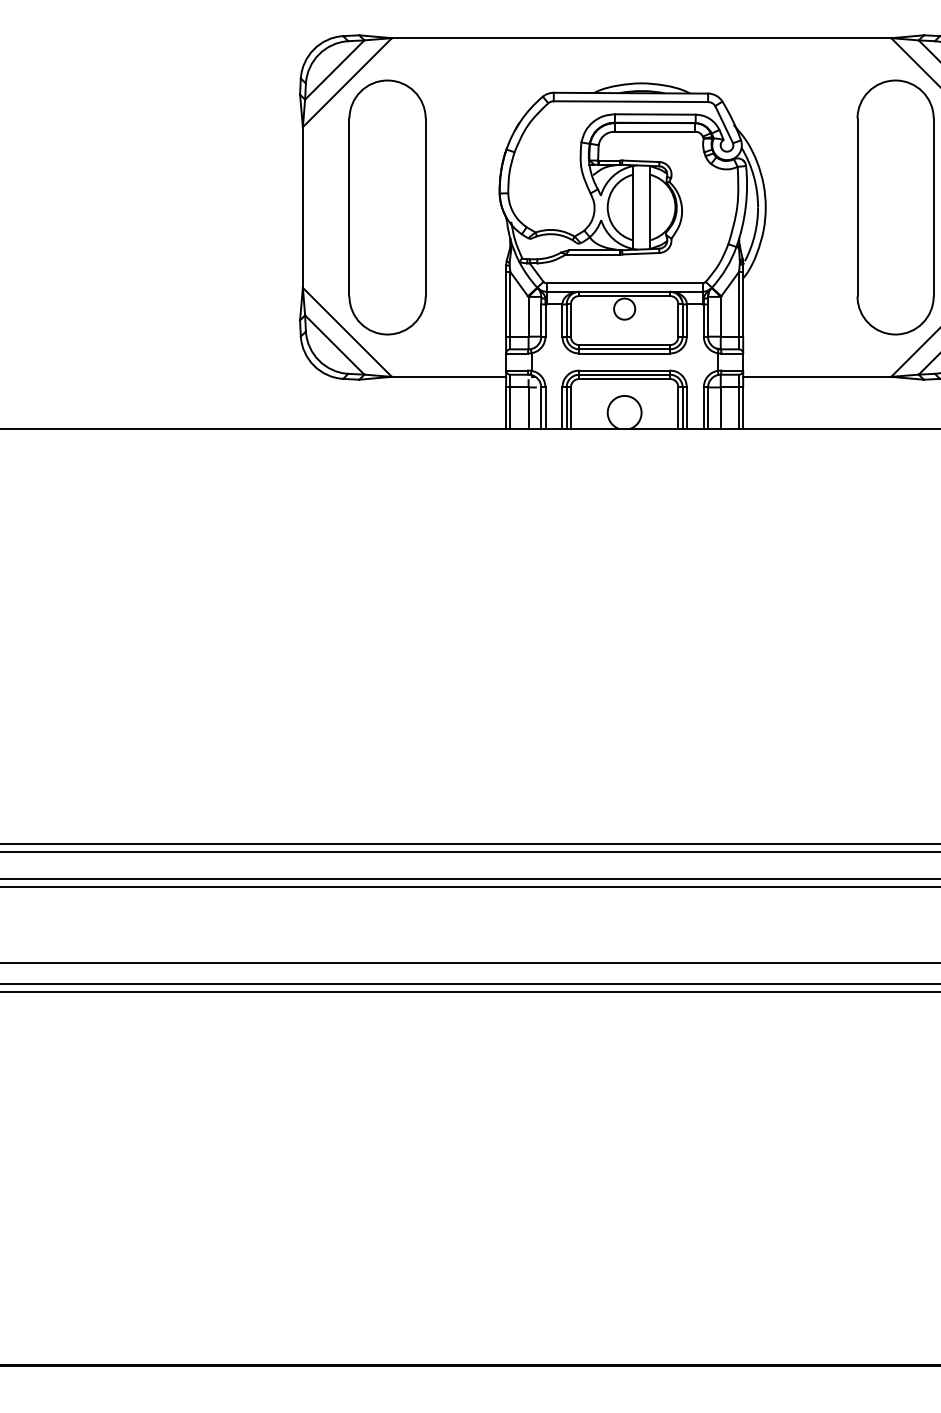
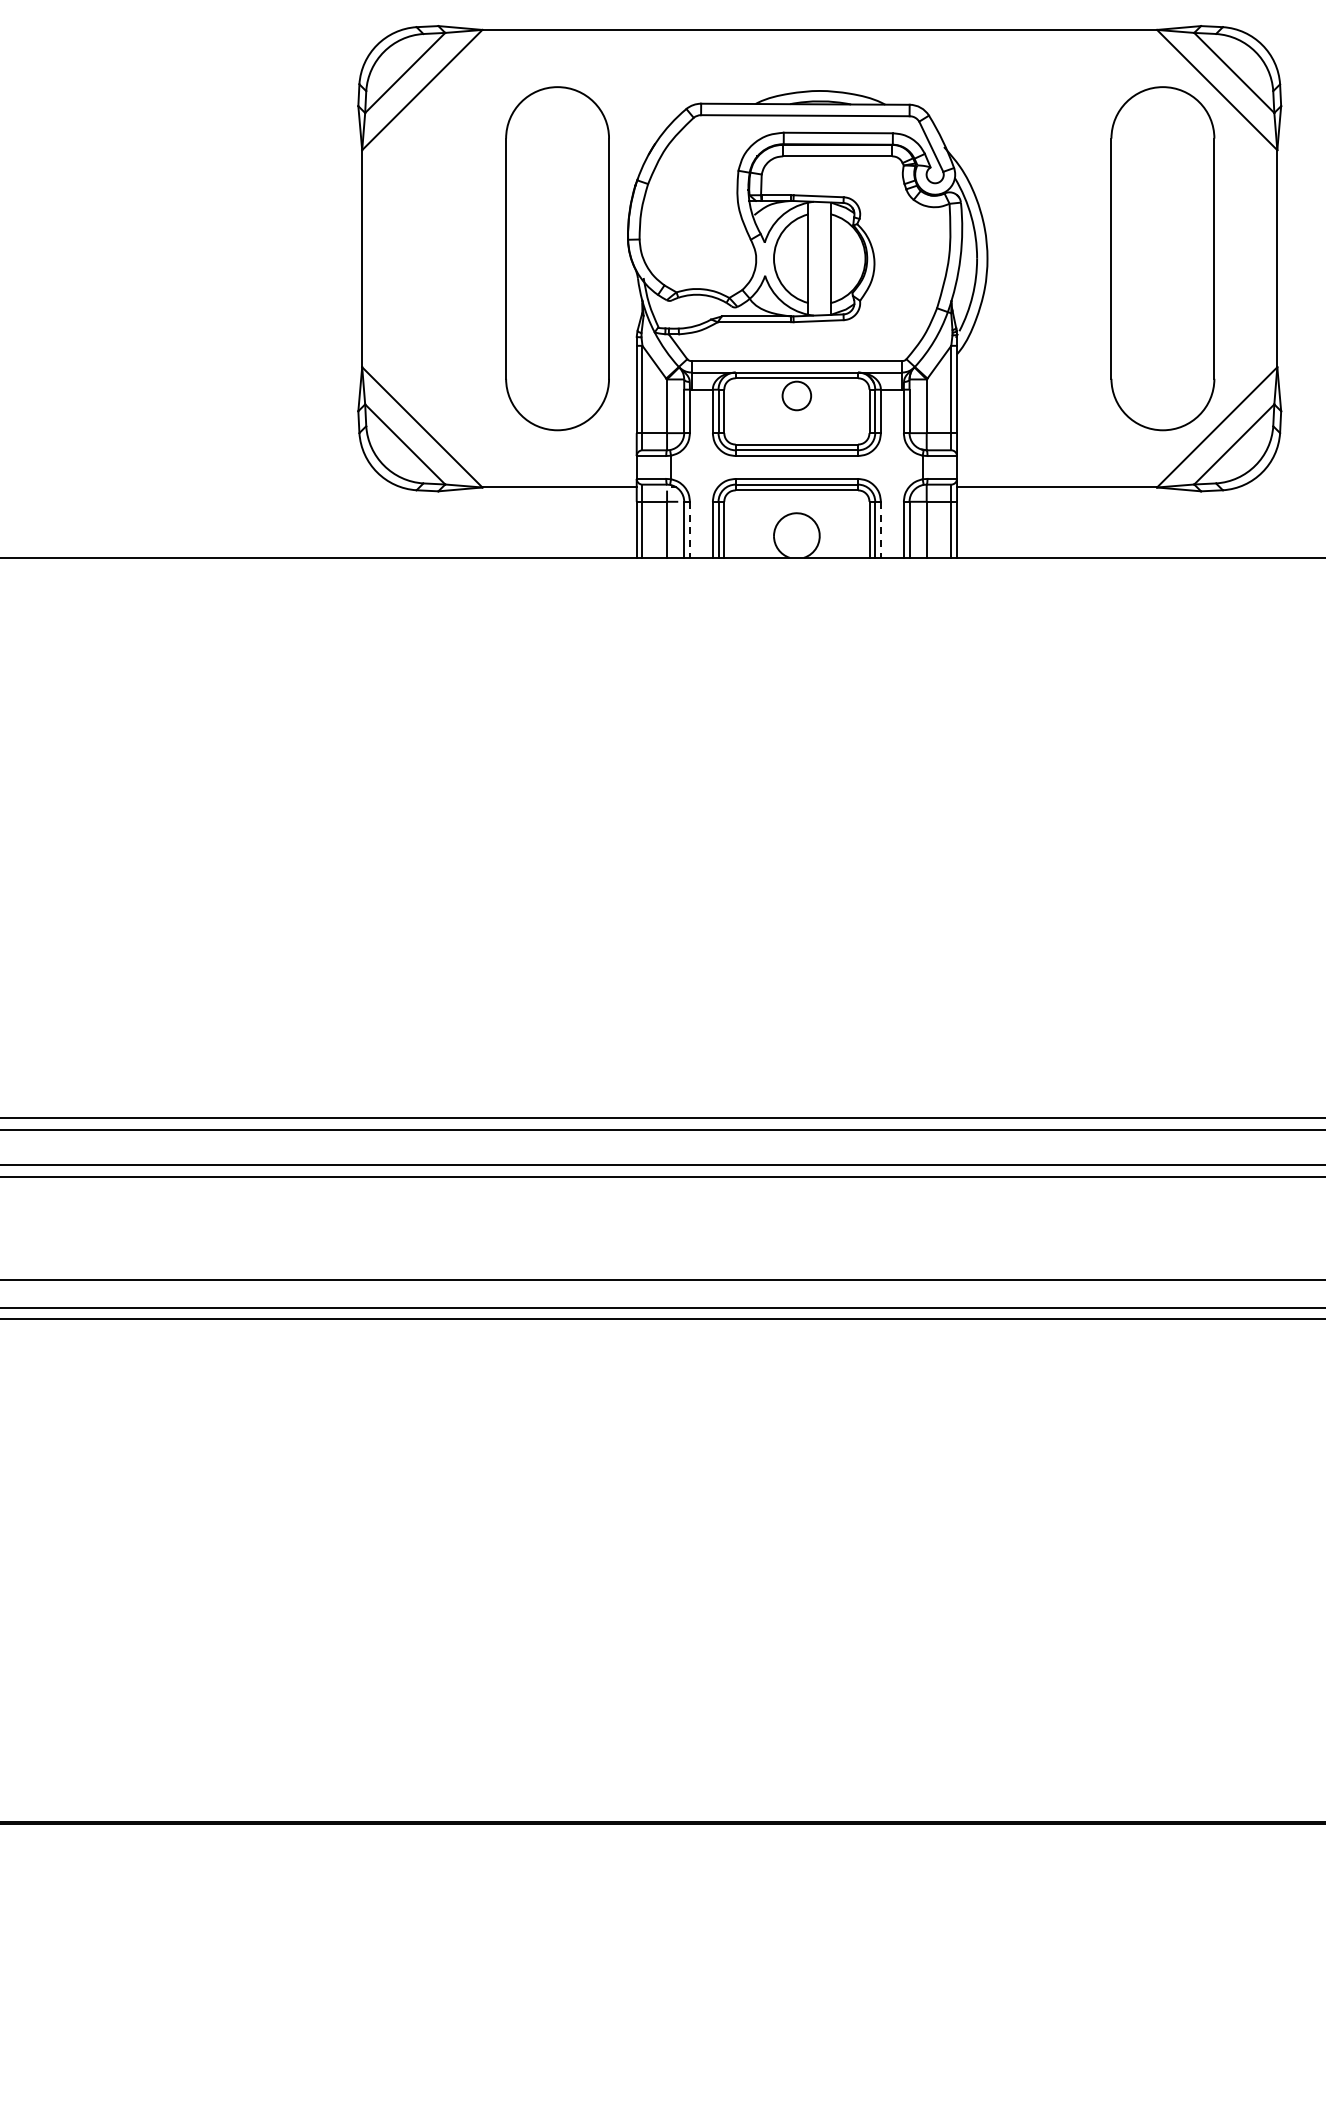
part: (387, 207) -> (557, 258), moved
line: (545, 408) -> (689, 530), solid -> dashed
line: (686, 408) -> (880, 530), solid -> dashed

